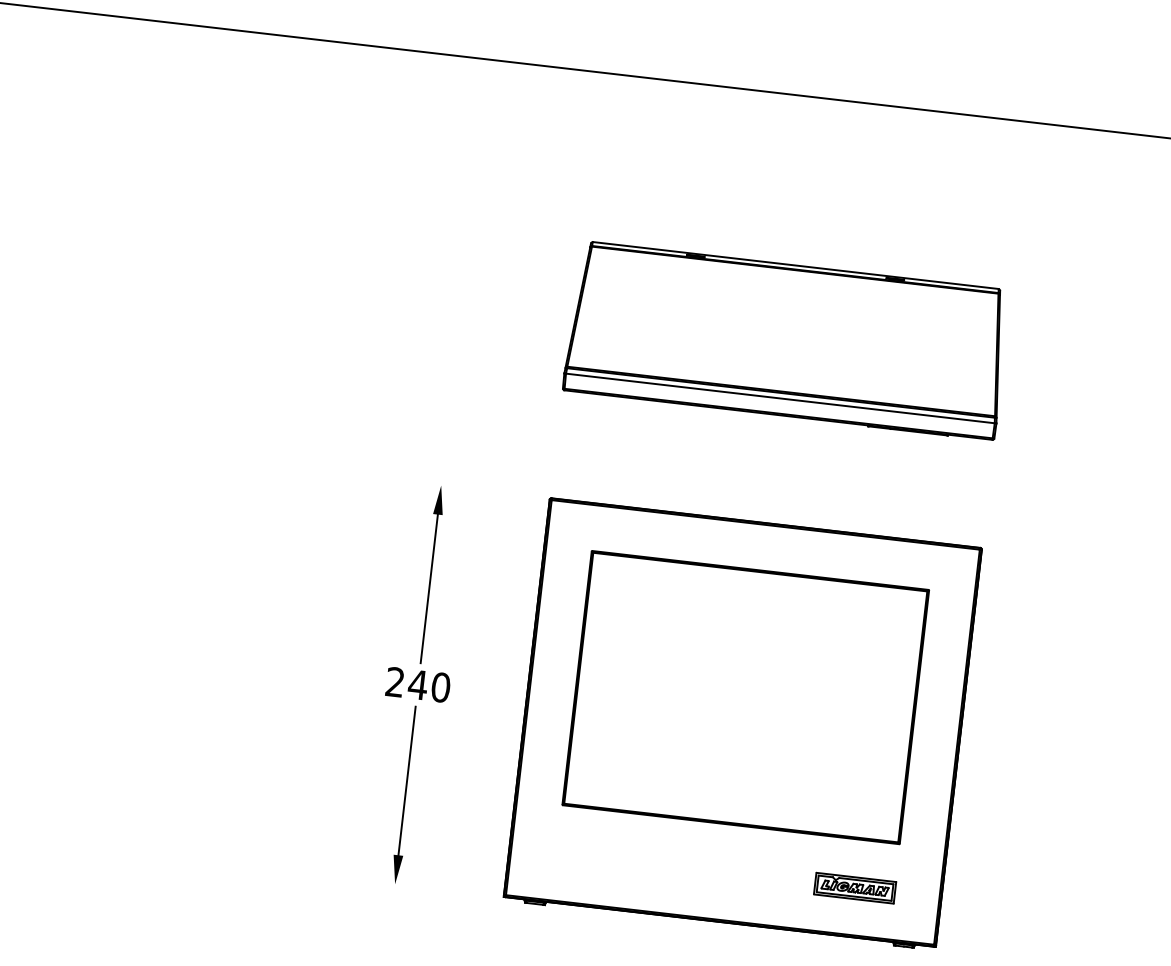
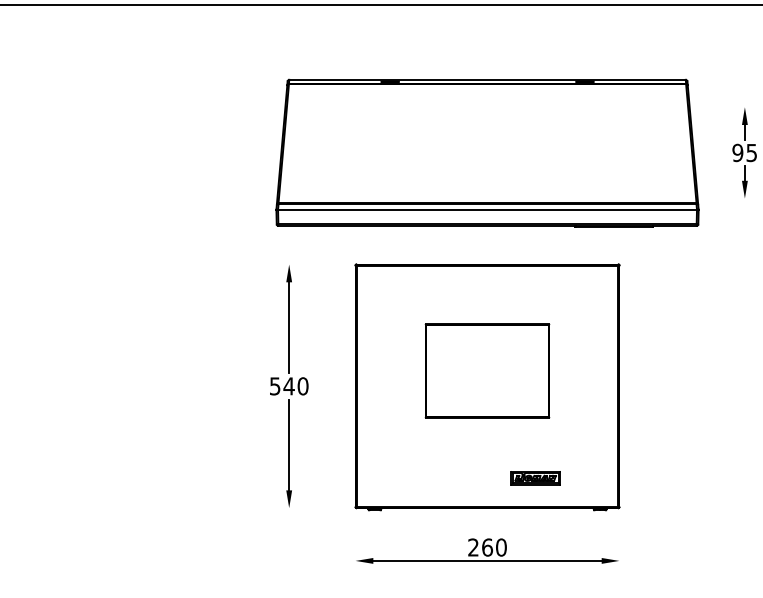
part: (787, 339) -> (487, 152), size x1.6
text: (395, 682) -> (275, 386), 240 -> 540
part: (745, 696) -> (487, 370), size x0.6
part: (854, 888) -> (535, 478), moved

